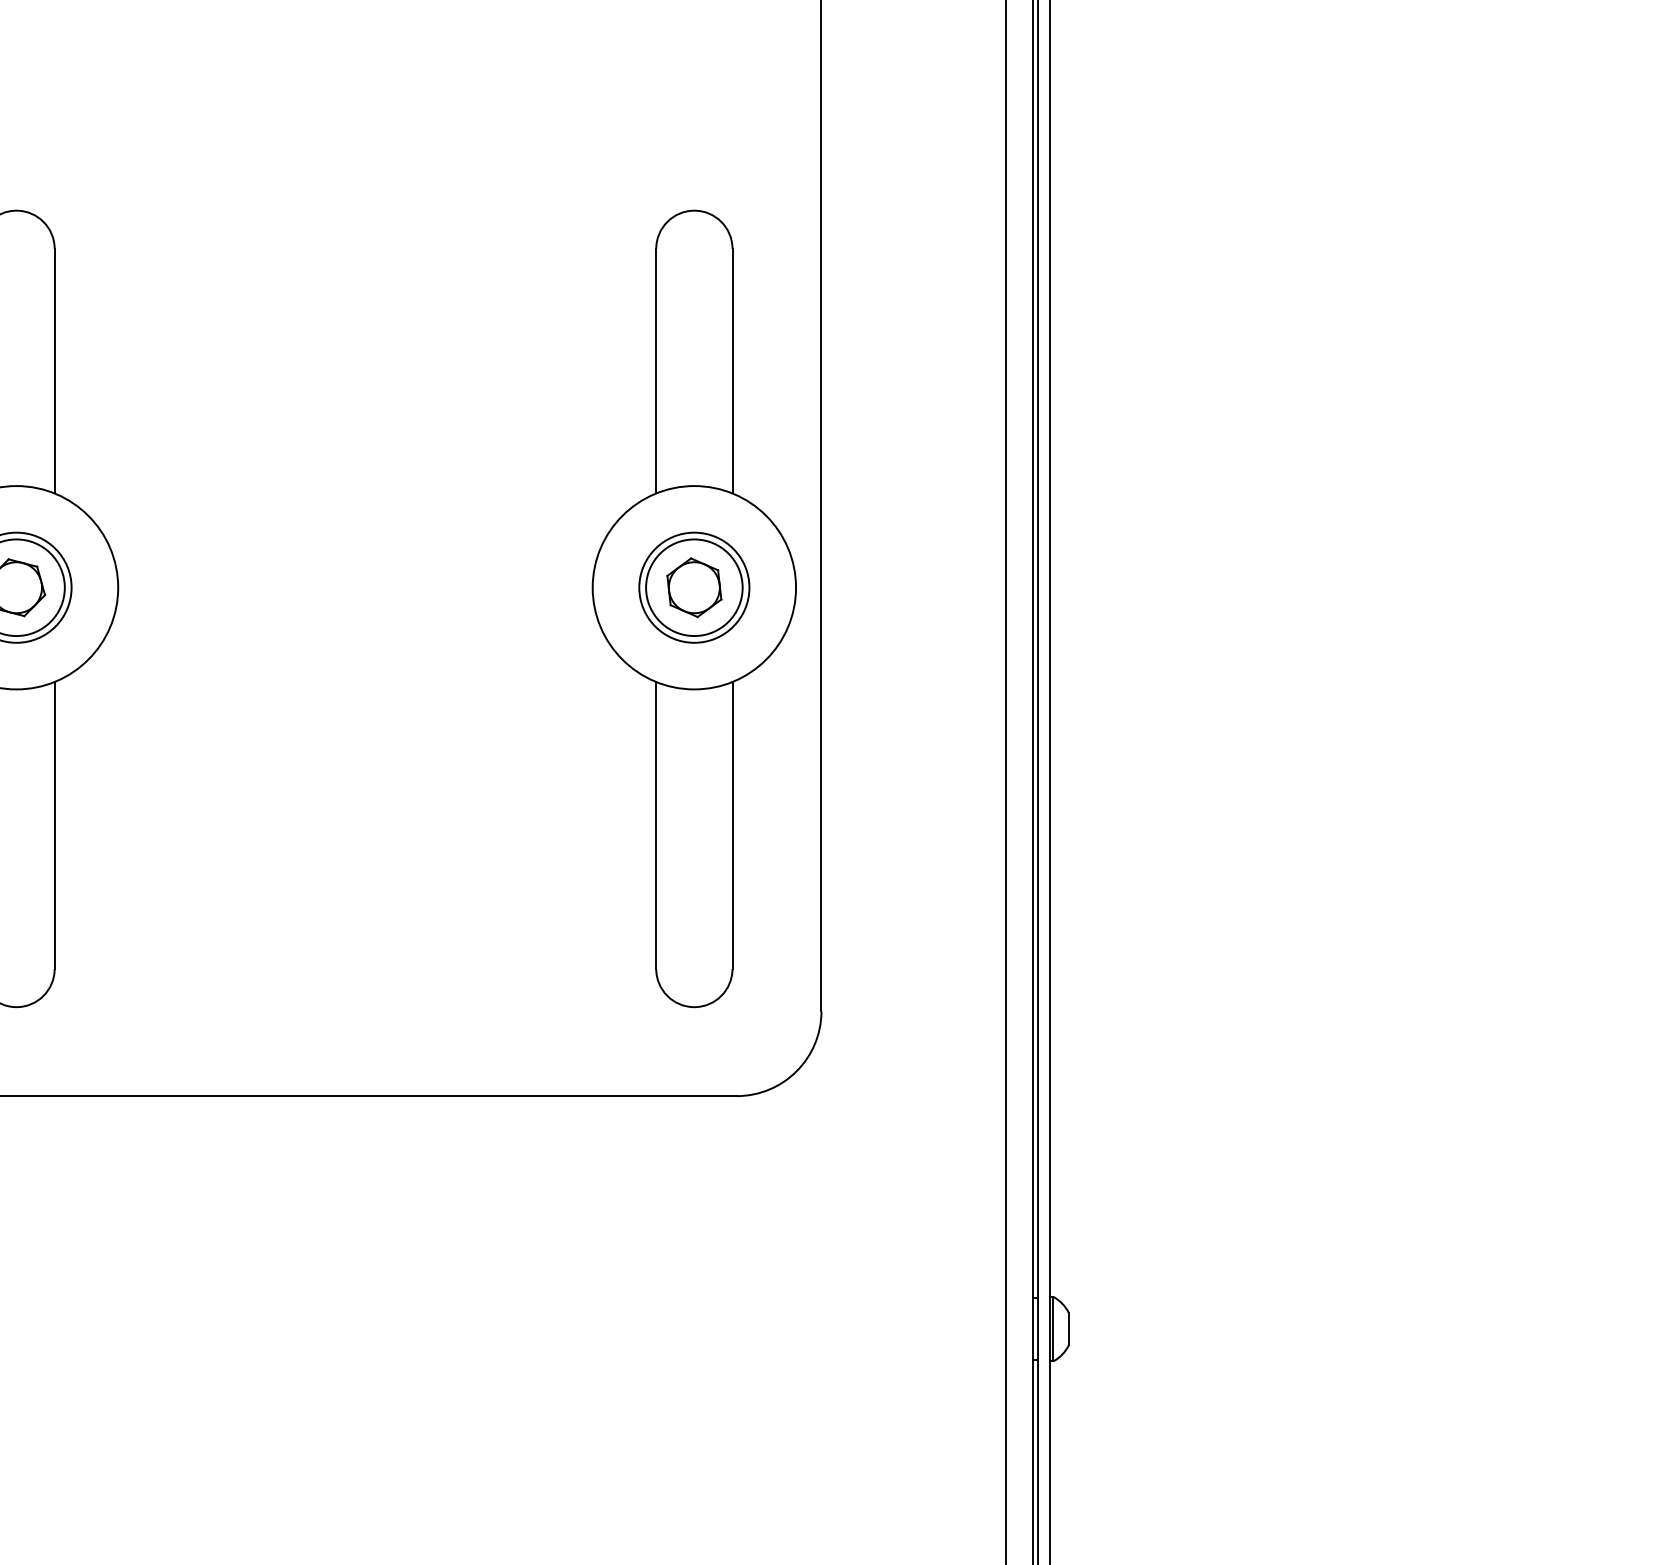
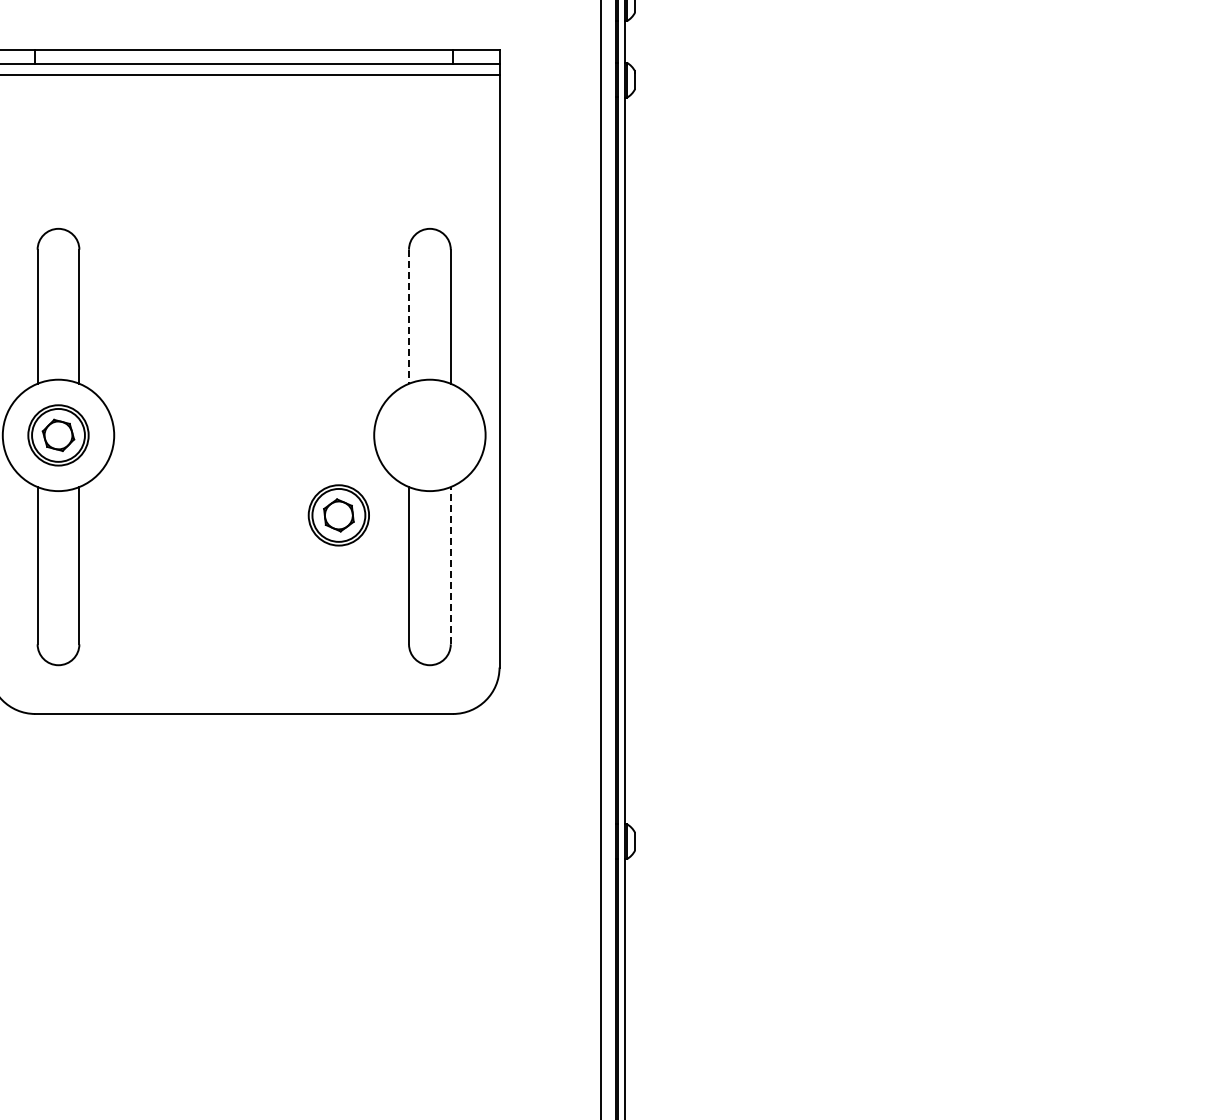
line: (657, 372) -> (409, 317), solid -> dashed
part: (693, 587) -> (338, 515), moved
line: (731, 825) -> (450, 565), solid -> dashed

